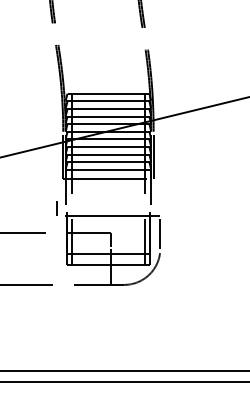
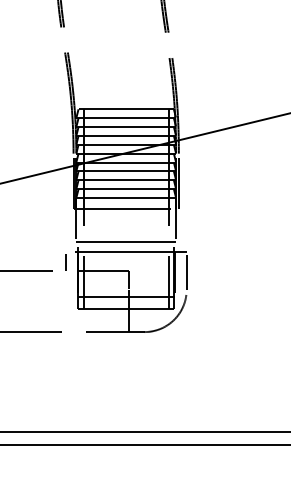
line: (108, 207) -> (126, 241), added
line: (56, 208) -> (65, 262), moved

